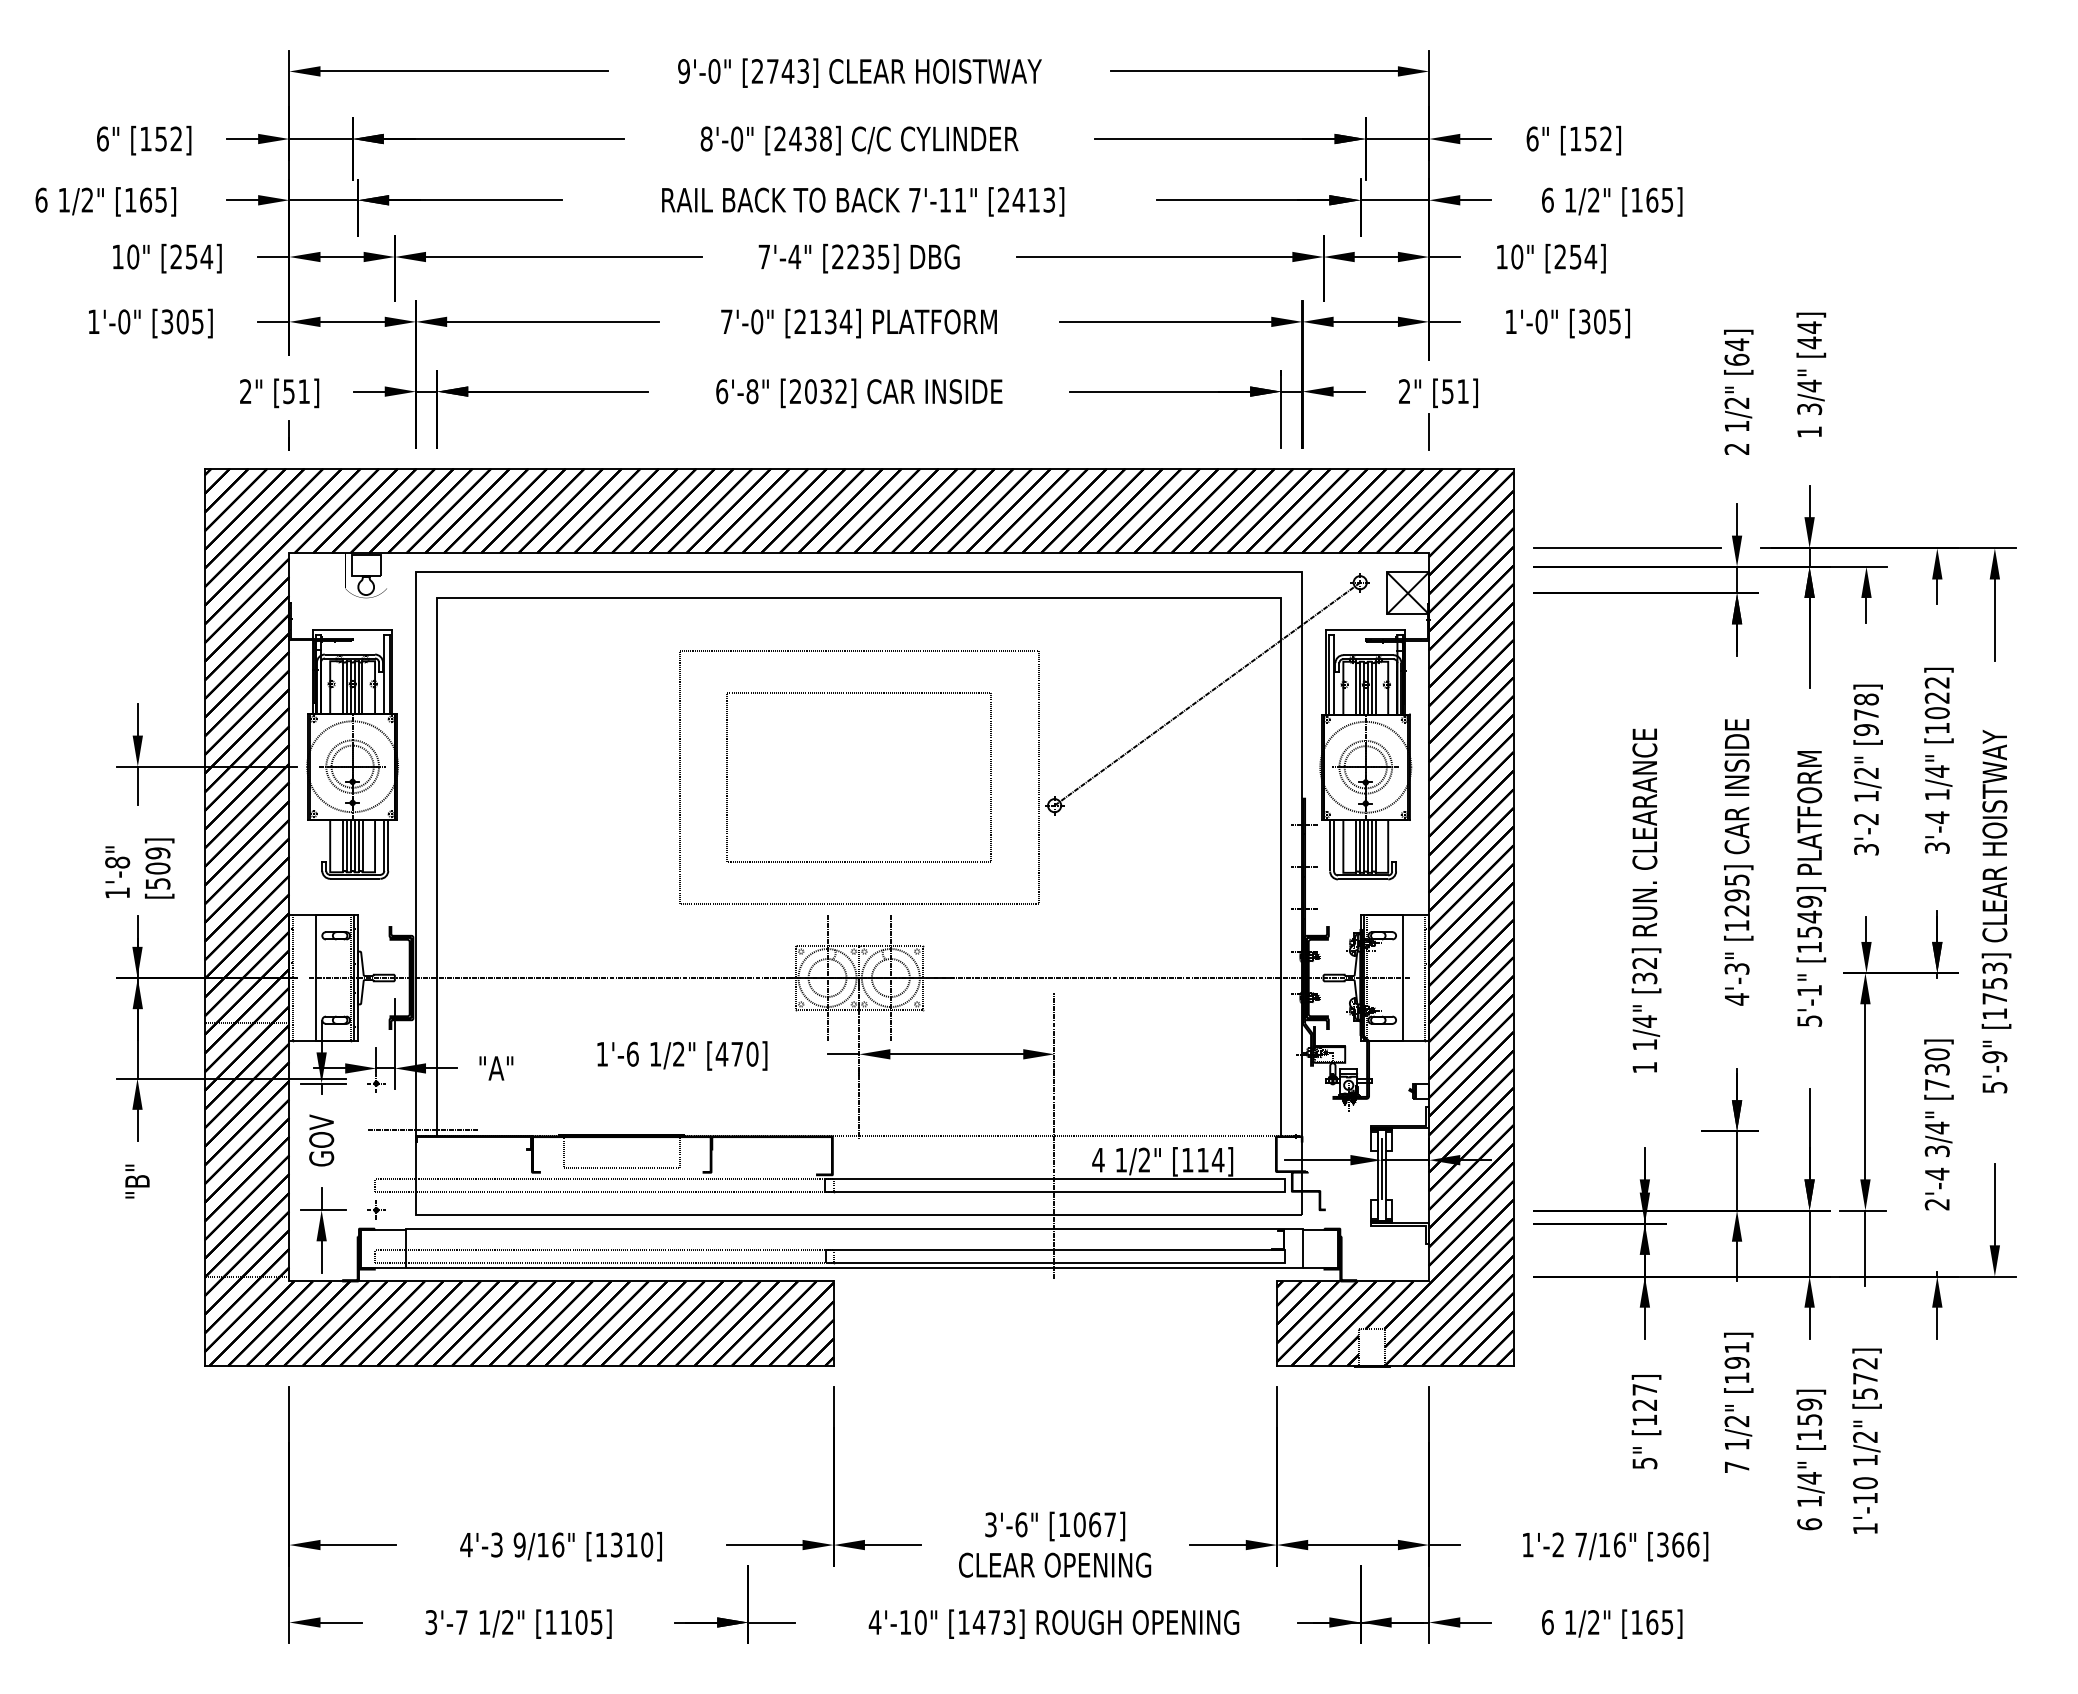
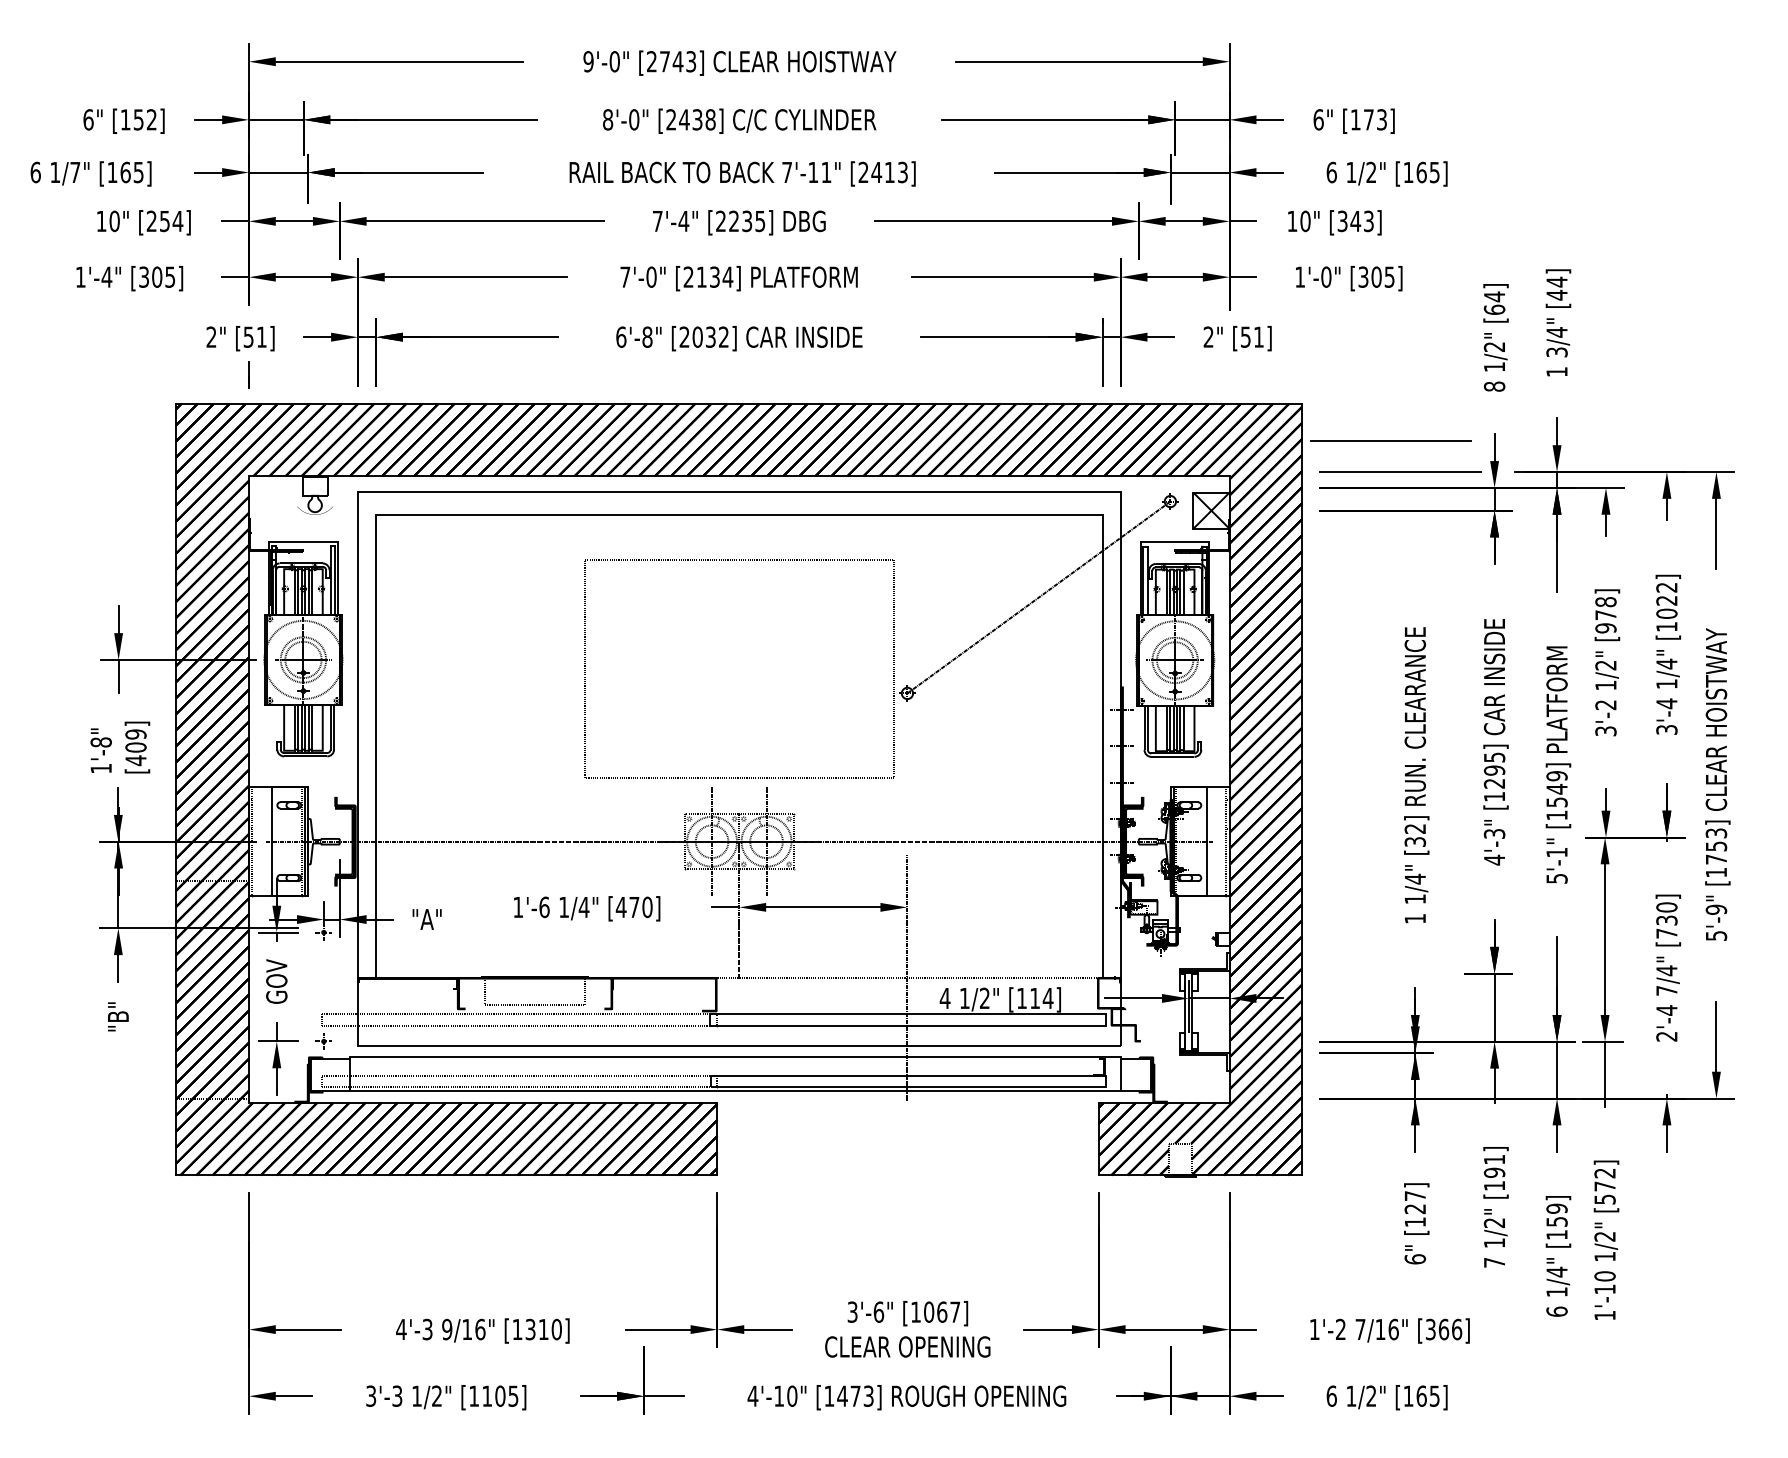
text: (1598, 138) -> (1375, 119), [152] -> [173]
text: (87, 199) -> (75, 171), 1/2" -> 1/7"
text: (1575, 256) -> (1355, 220), [254] -> [343]
text: (123, 321) -> (106, 276), 1'-0" -> 1'-4"
line: (1429, 432) -> (1229, 372), removed
text: (1736, 449) -> (1494, 386), 2 -> 8
line: (1616, 511) -> (1390, 440), added
part: (858, 693) -> (738, 596), removed
text: (158, 883) -> (136, 760), [509] -> [409]
text: (678, 1053) -> (583, 906), 1/2" -> 1/4"
line: (421, 1130) -> (362, 972), removed
text: (1936, 1151) -> (1666, 990), 3/4" -> 7/4"
text: (1644, 1463) -> (1414, 1259), 5" -> 6"
text: (461, 1622) -> (397, 1396), 3'-7 -> 3'-3

